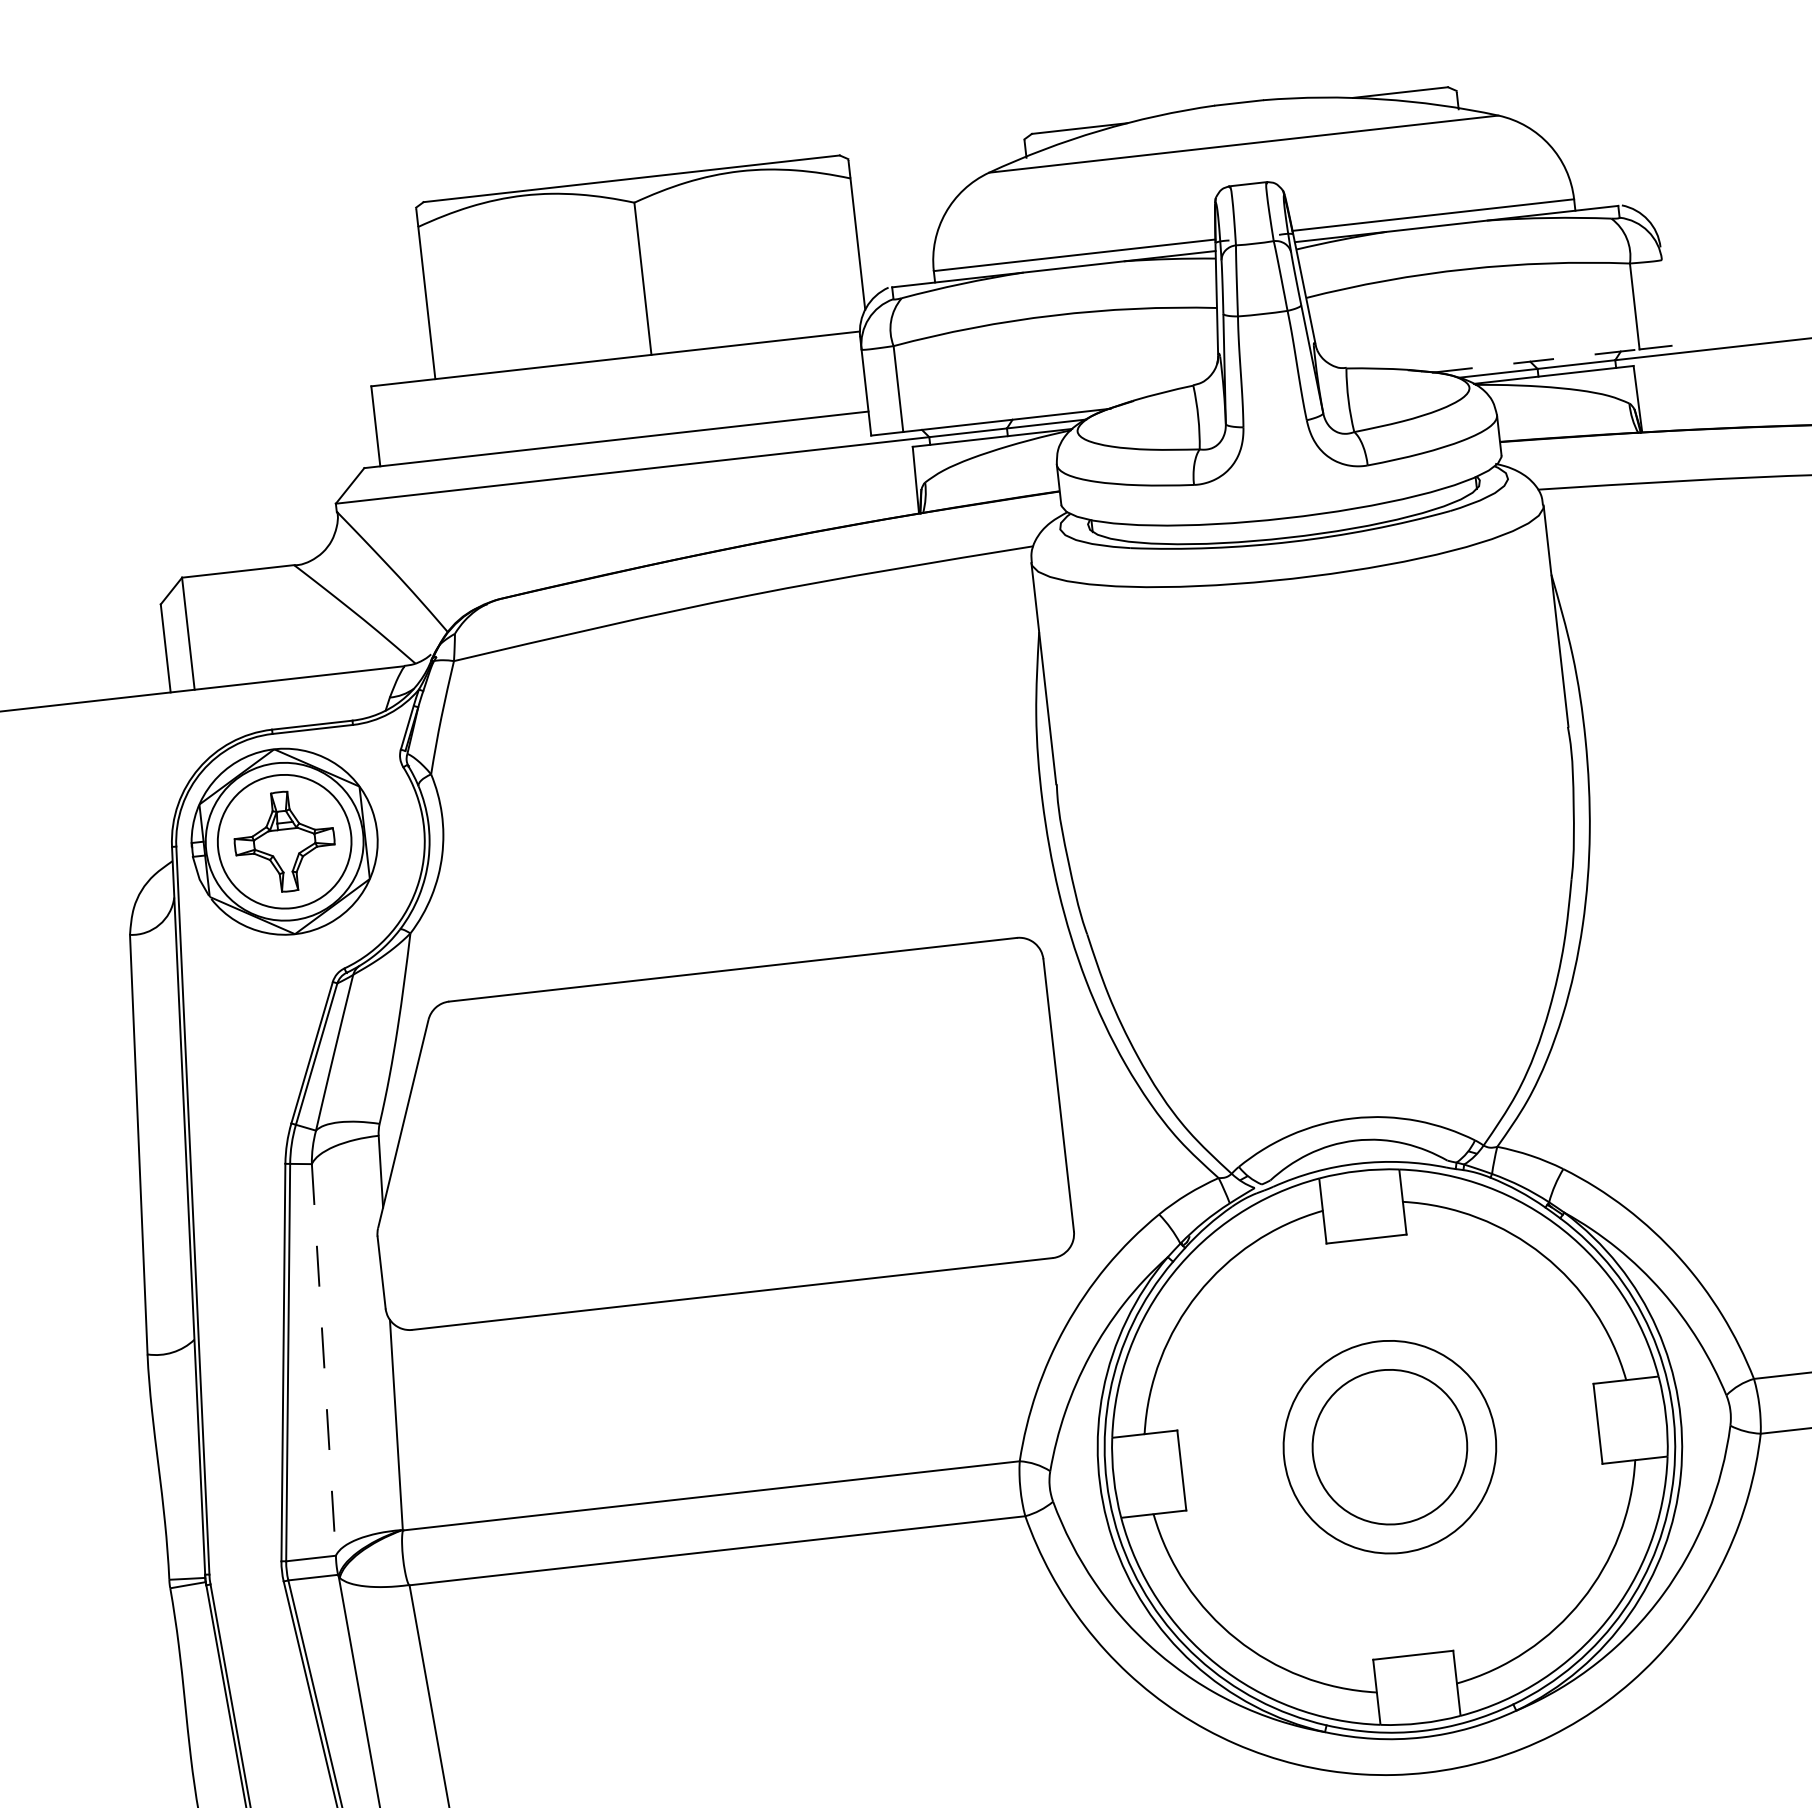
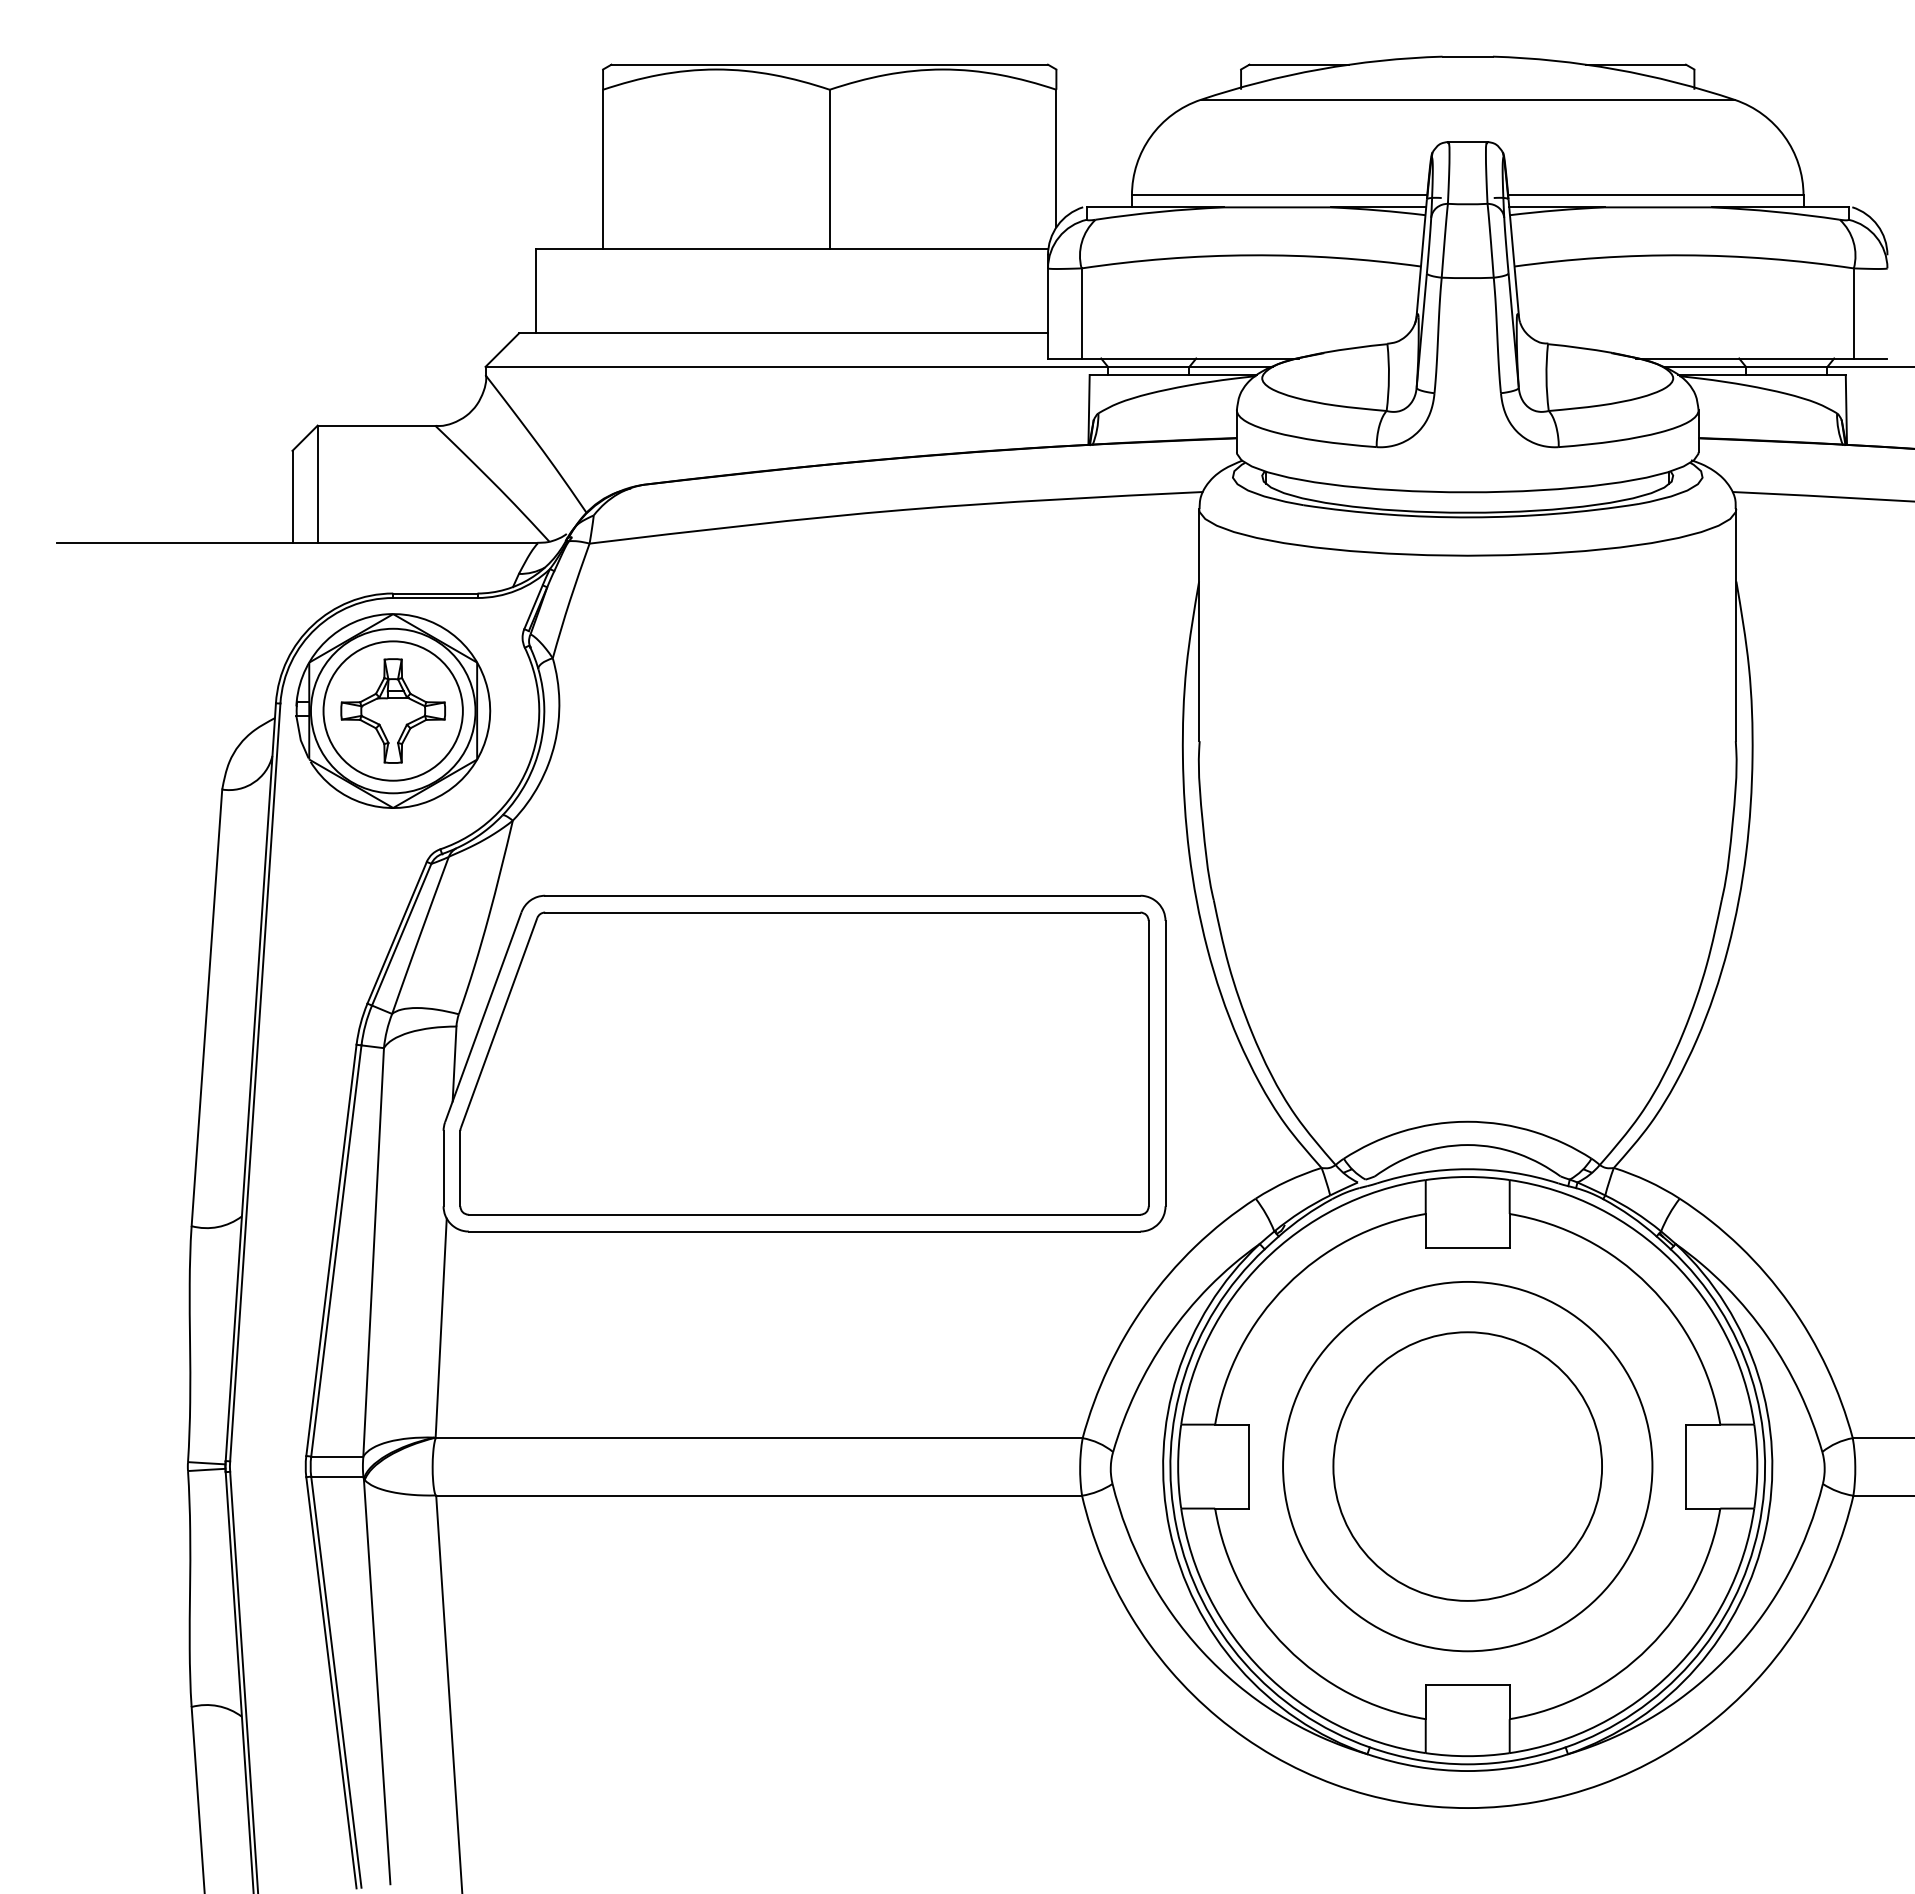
line: (1536, 360) -> (1745, 358), dashed -> solid
part: (714, 1133) -> (804, 1063), added
line: (323, 1360) -> (373, 1252), dashed -> solid
circle: (1389, 1447) -> (1467, 1466), size x1.67
circle: (1389, 1447) -> (1467, 1466), size x1.67

